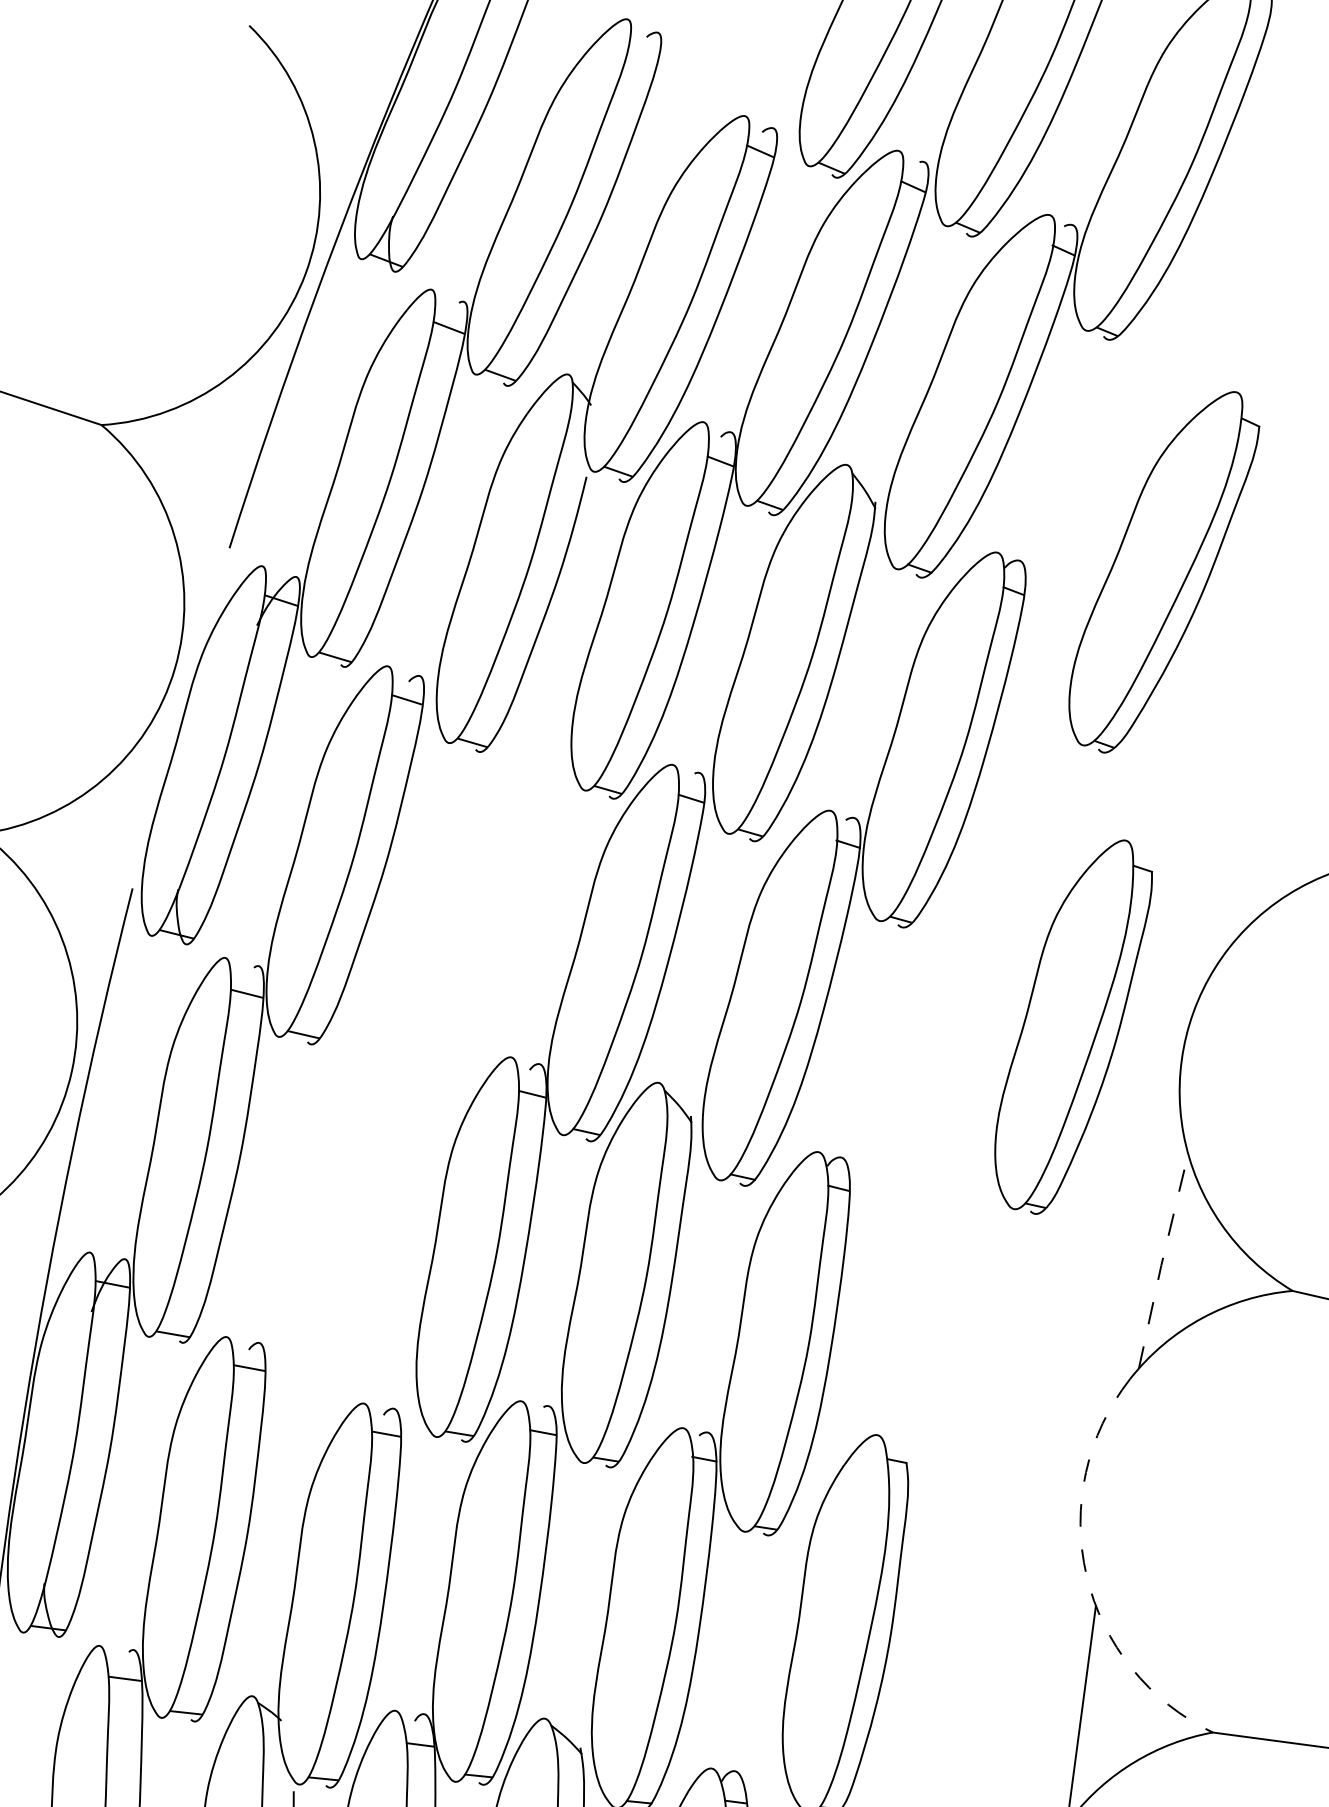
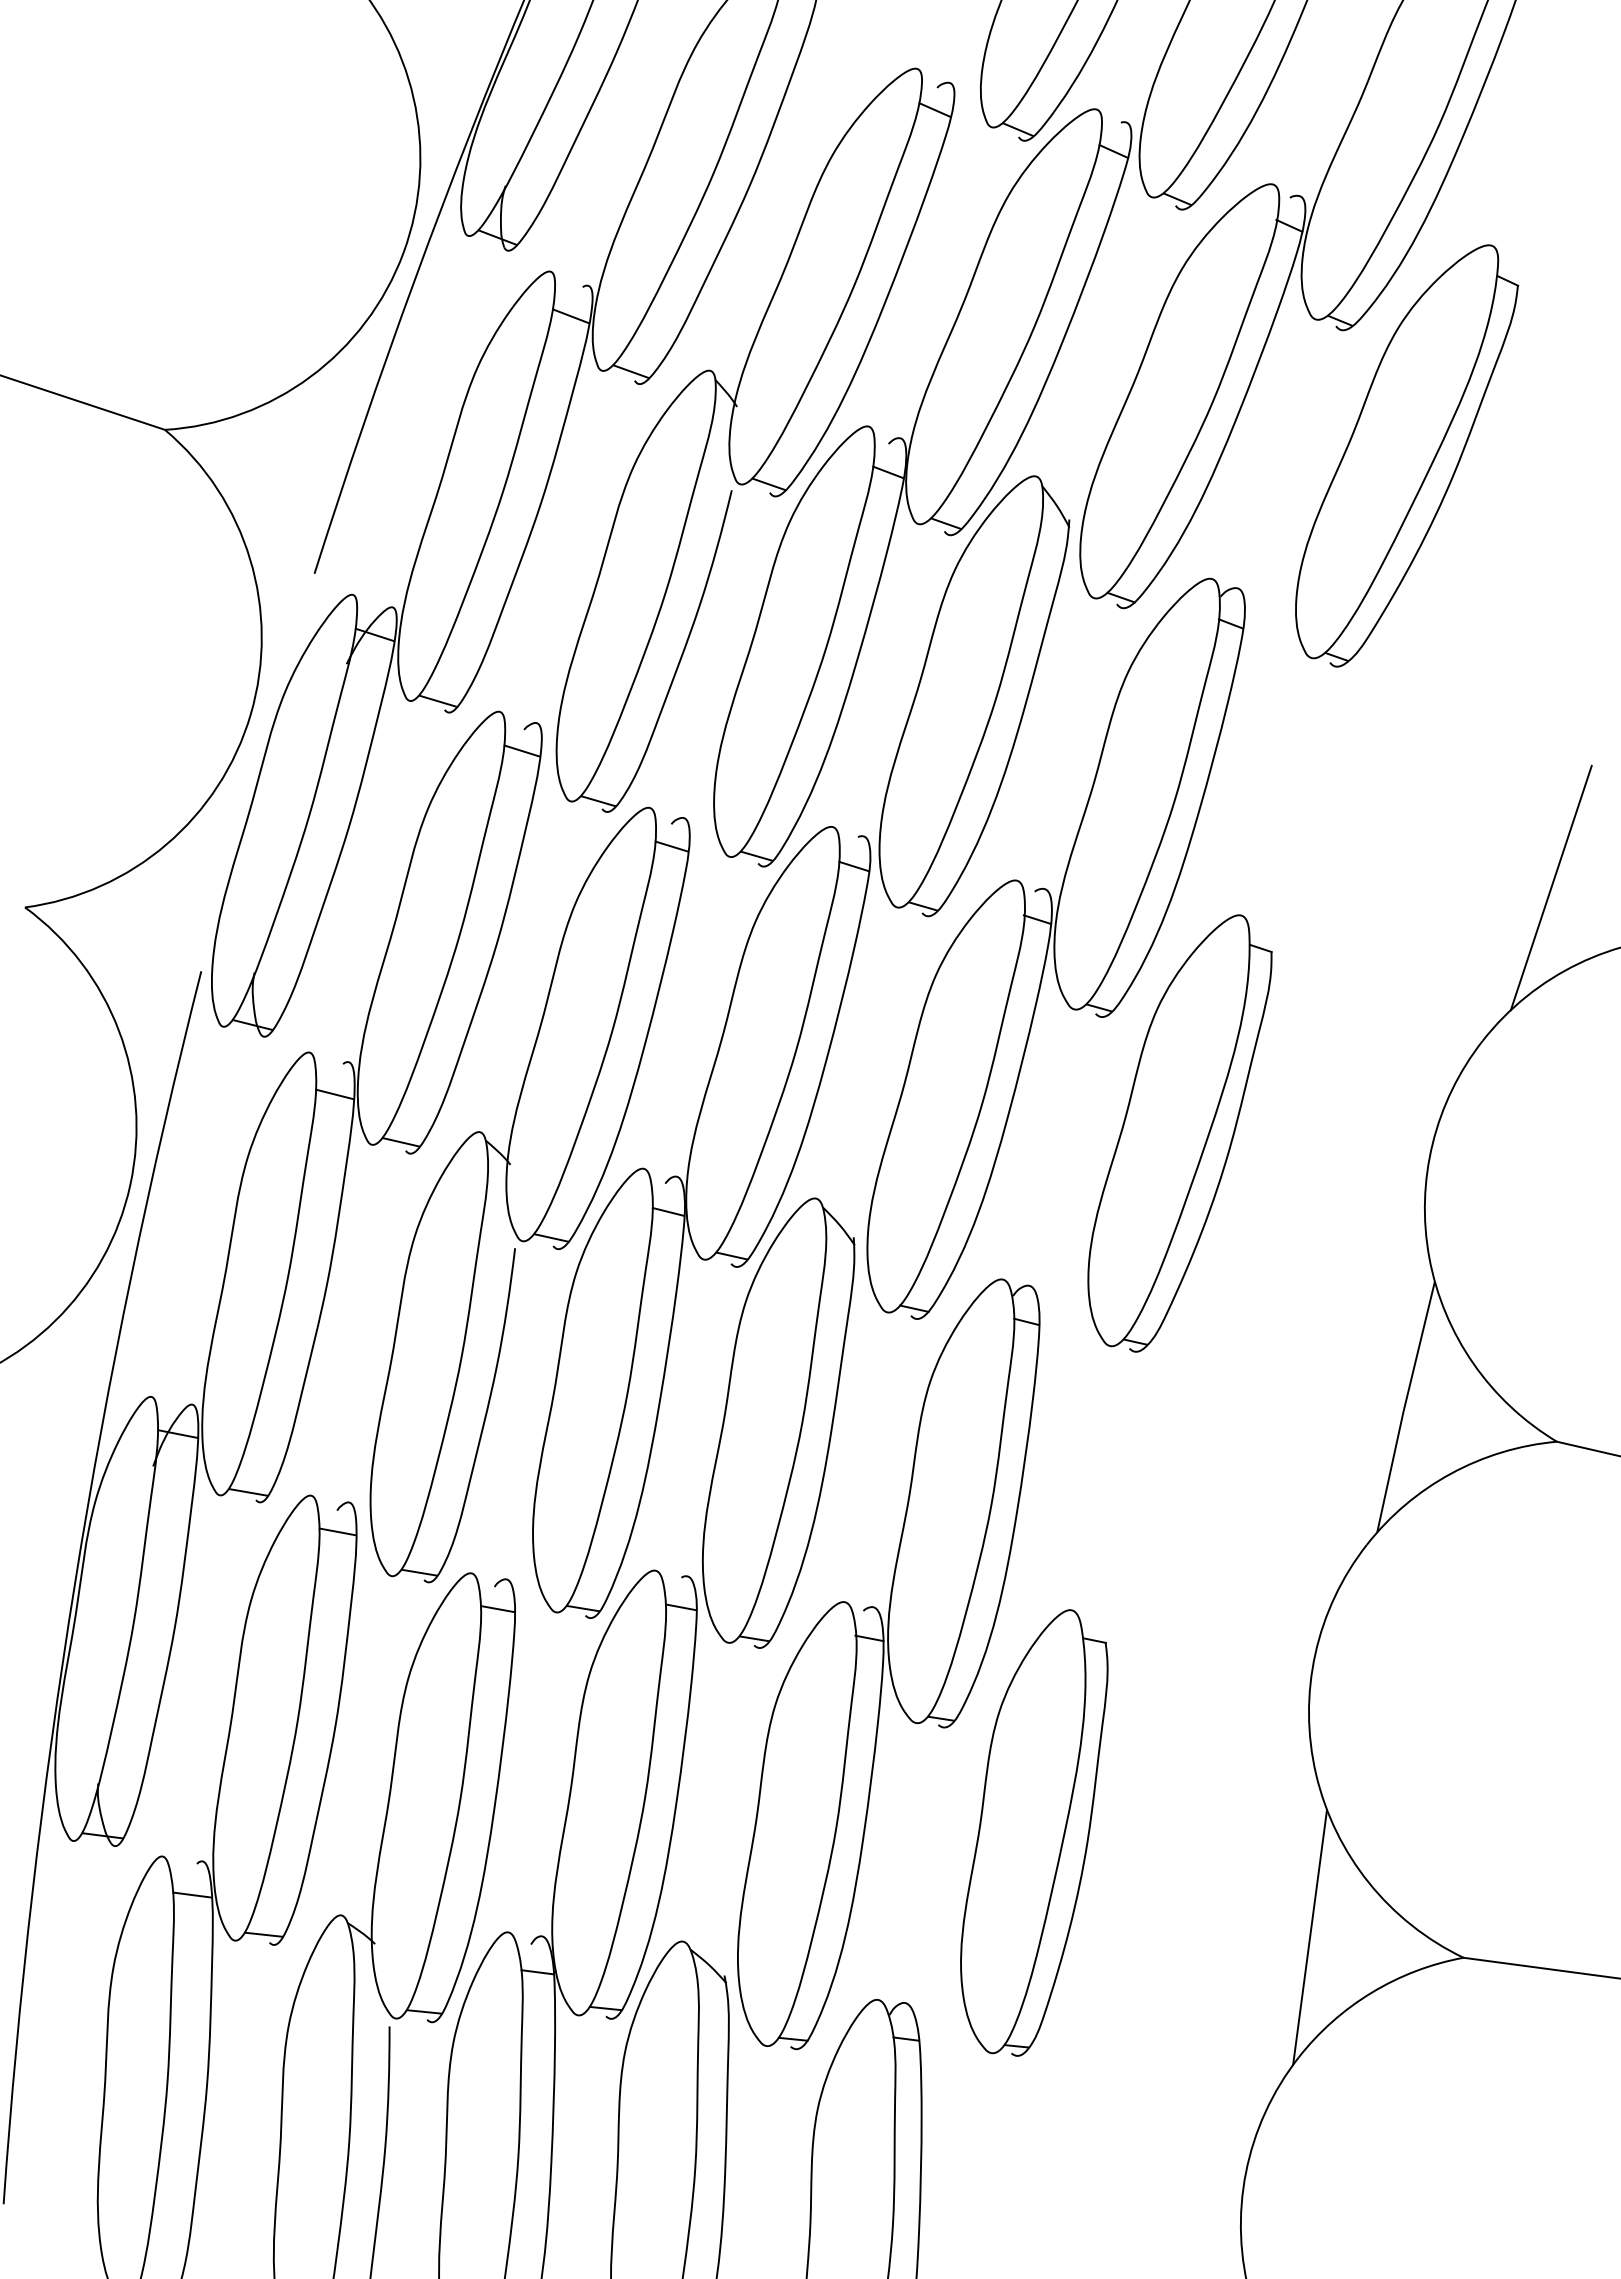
part: (1164, 571) -> (1407, 455), moved
line: (1287, 816) -> (1550, 887), added
part: (1073, 1027) -> (1179, 1133), moved
part: (413, 1079) -> (529, 1194), added
line: (1162, 1261) -> (1404, 1407), dashed -> solid
arc: (1086, 1575) -> (1316, 1774), dashed -> solid

